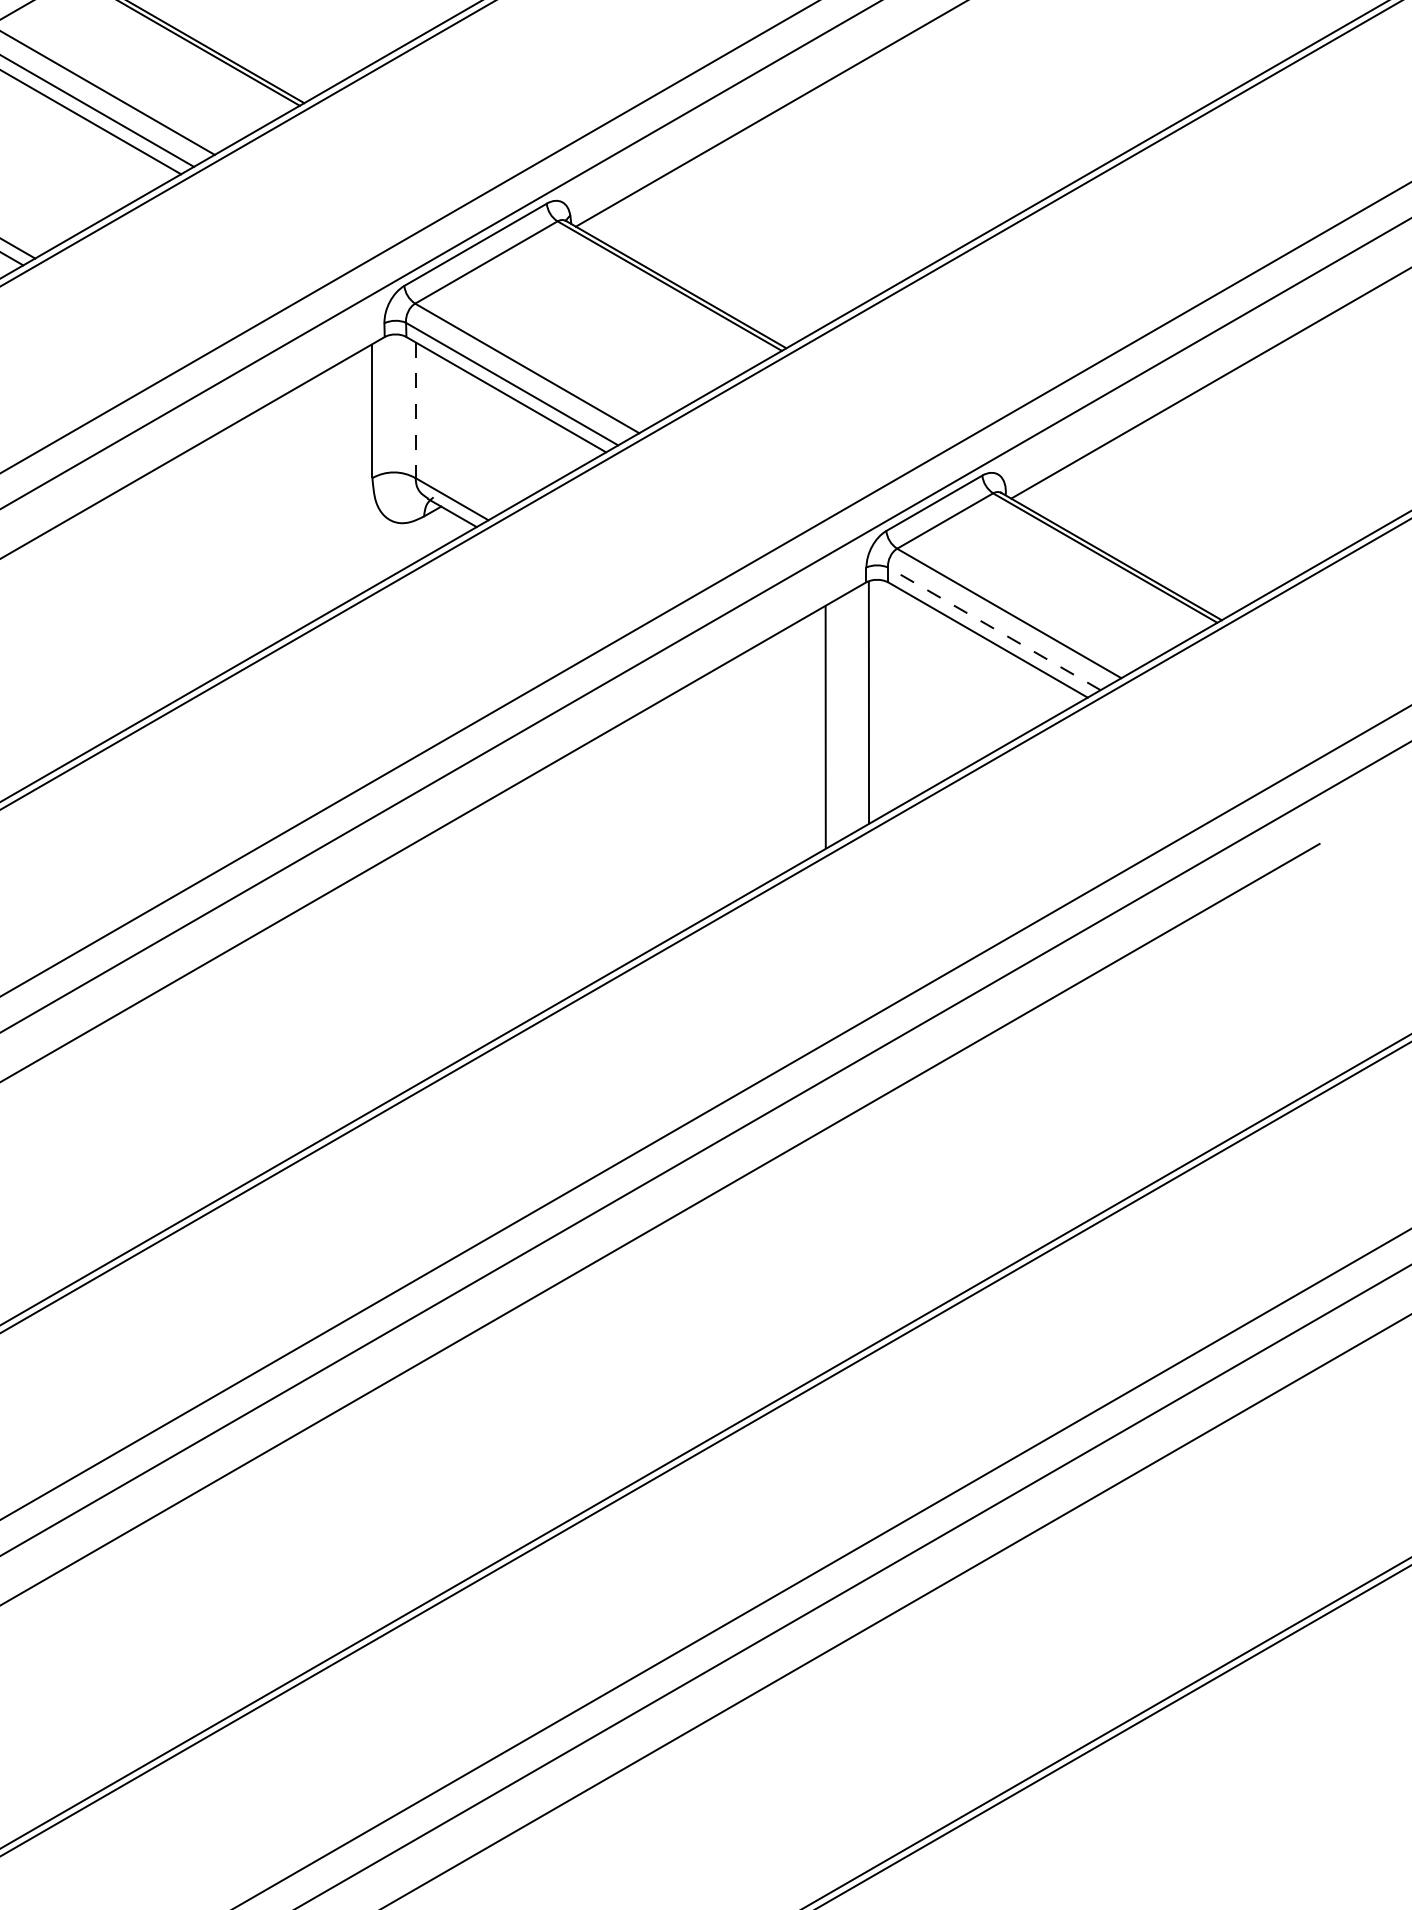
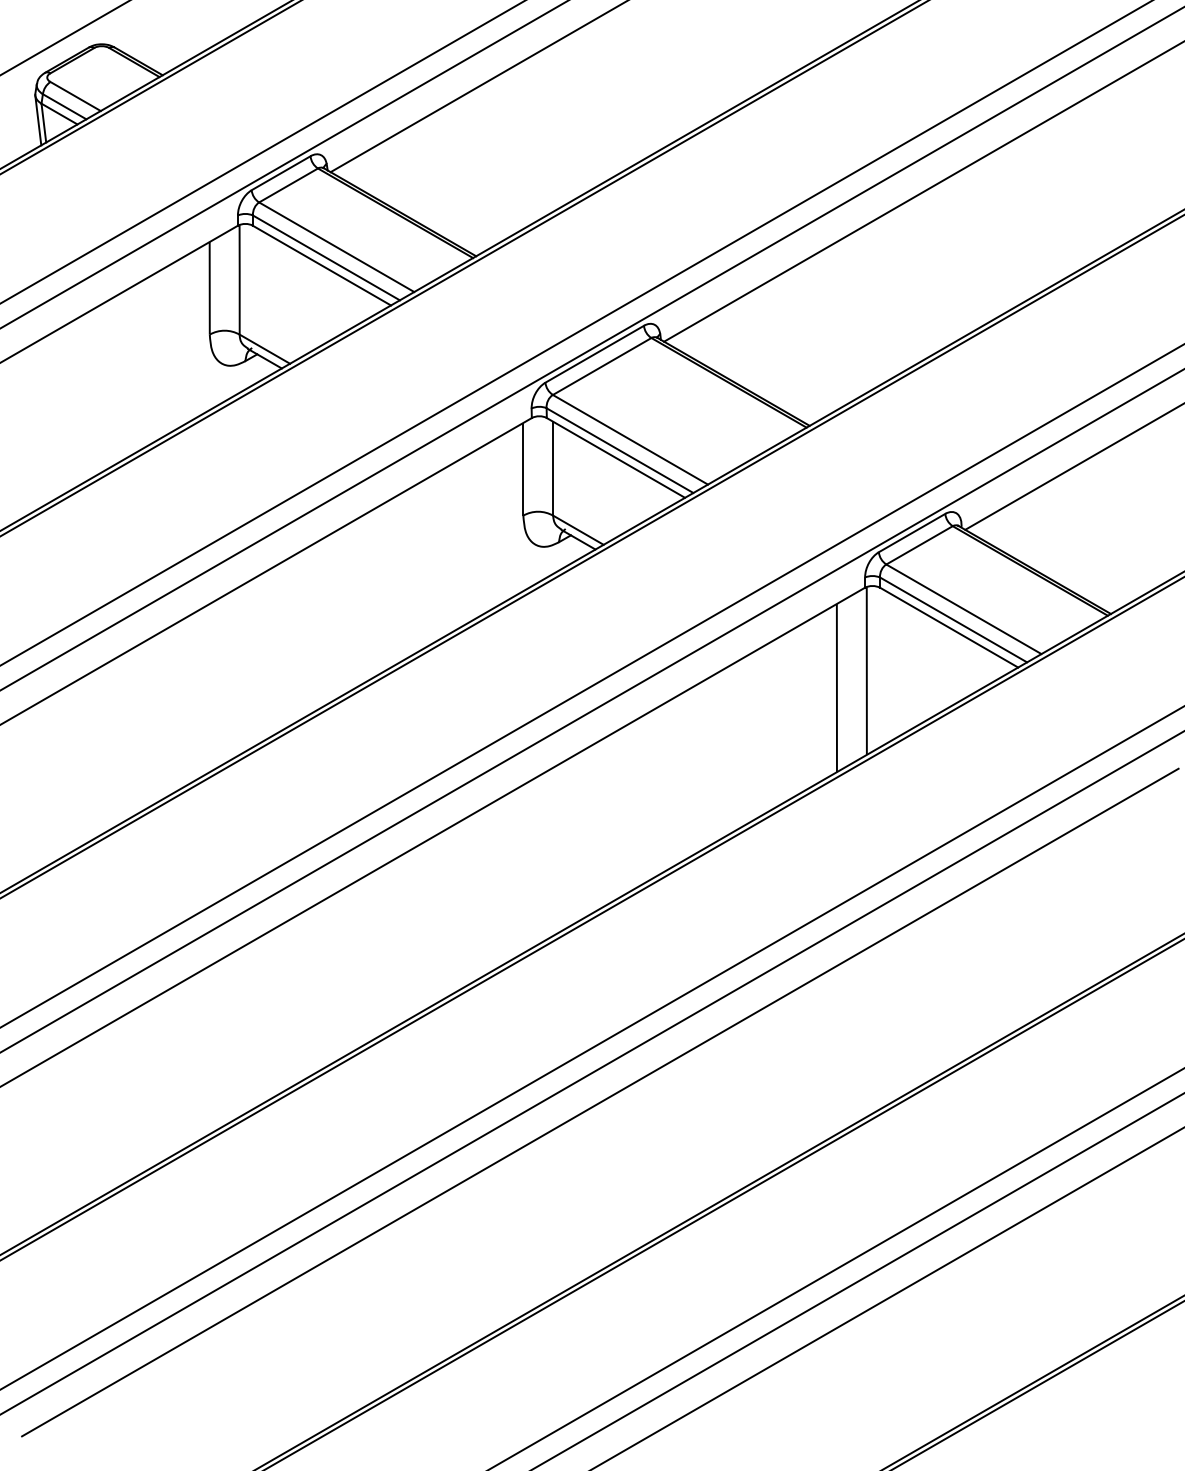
line: (416, 409) -> (553, 468), dashed -> solid
line: (994, 628) -> (953, 619), dashed -> solid

